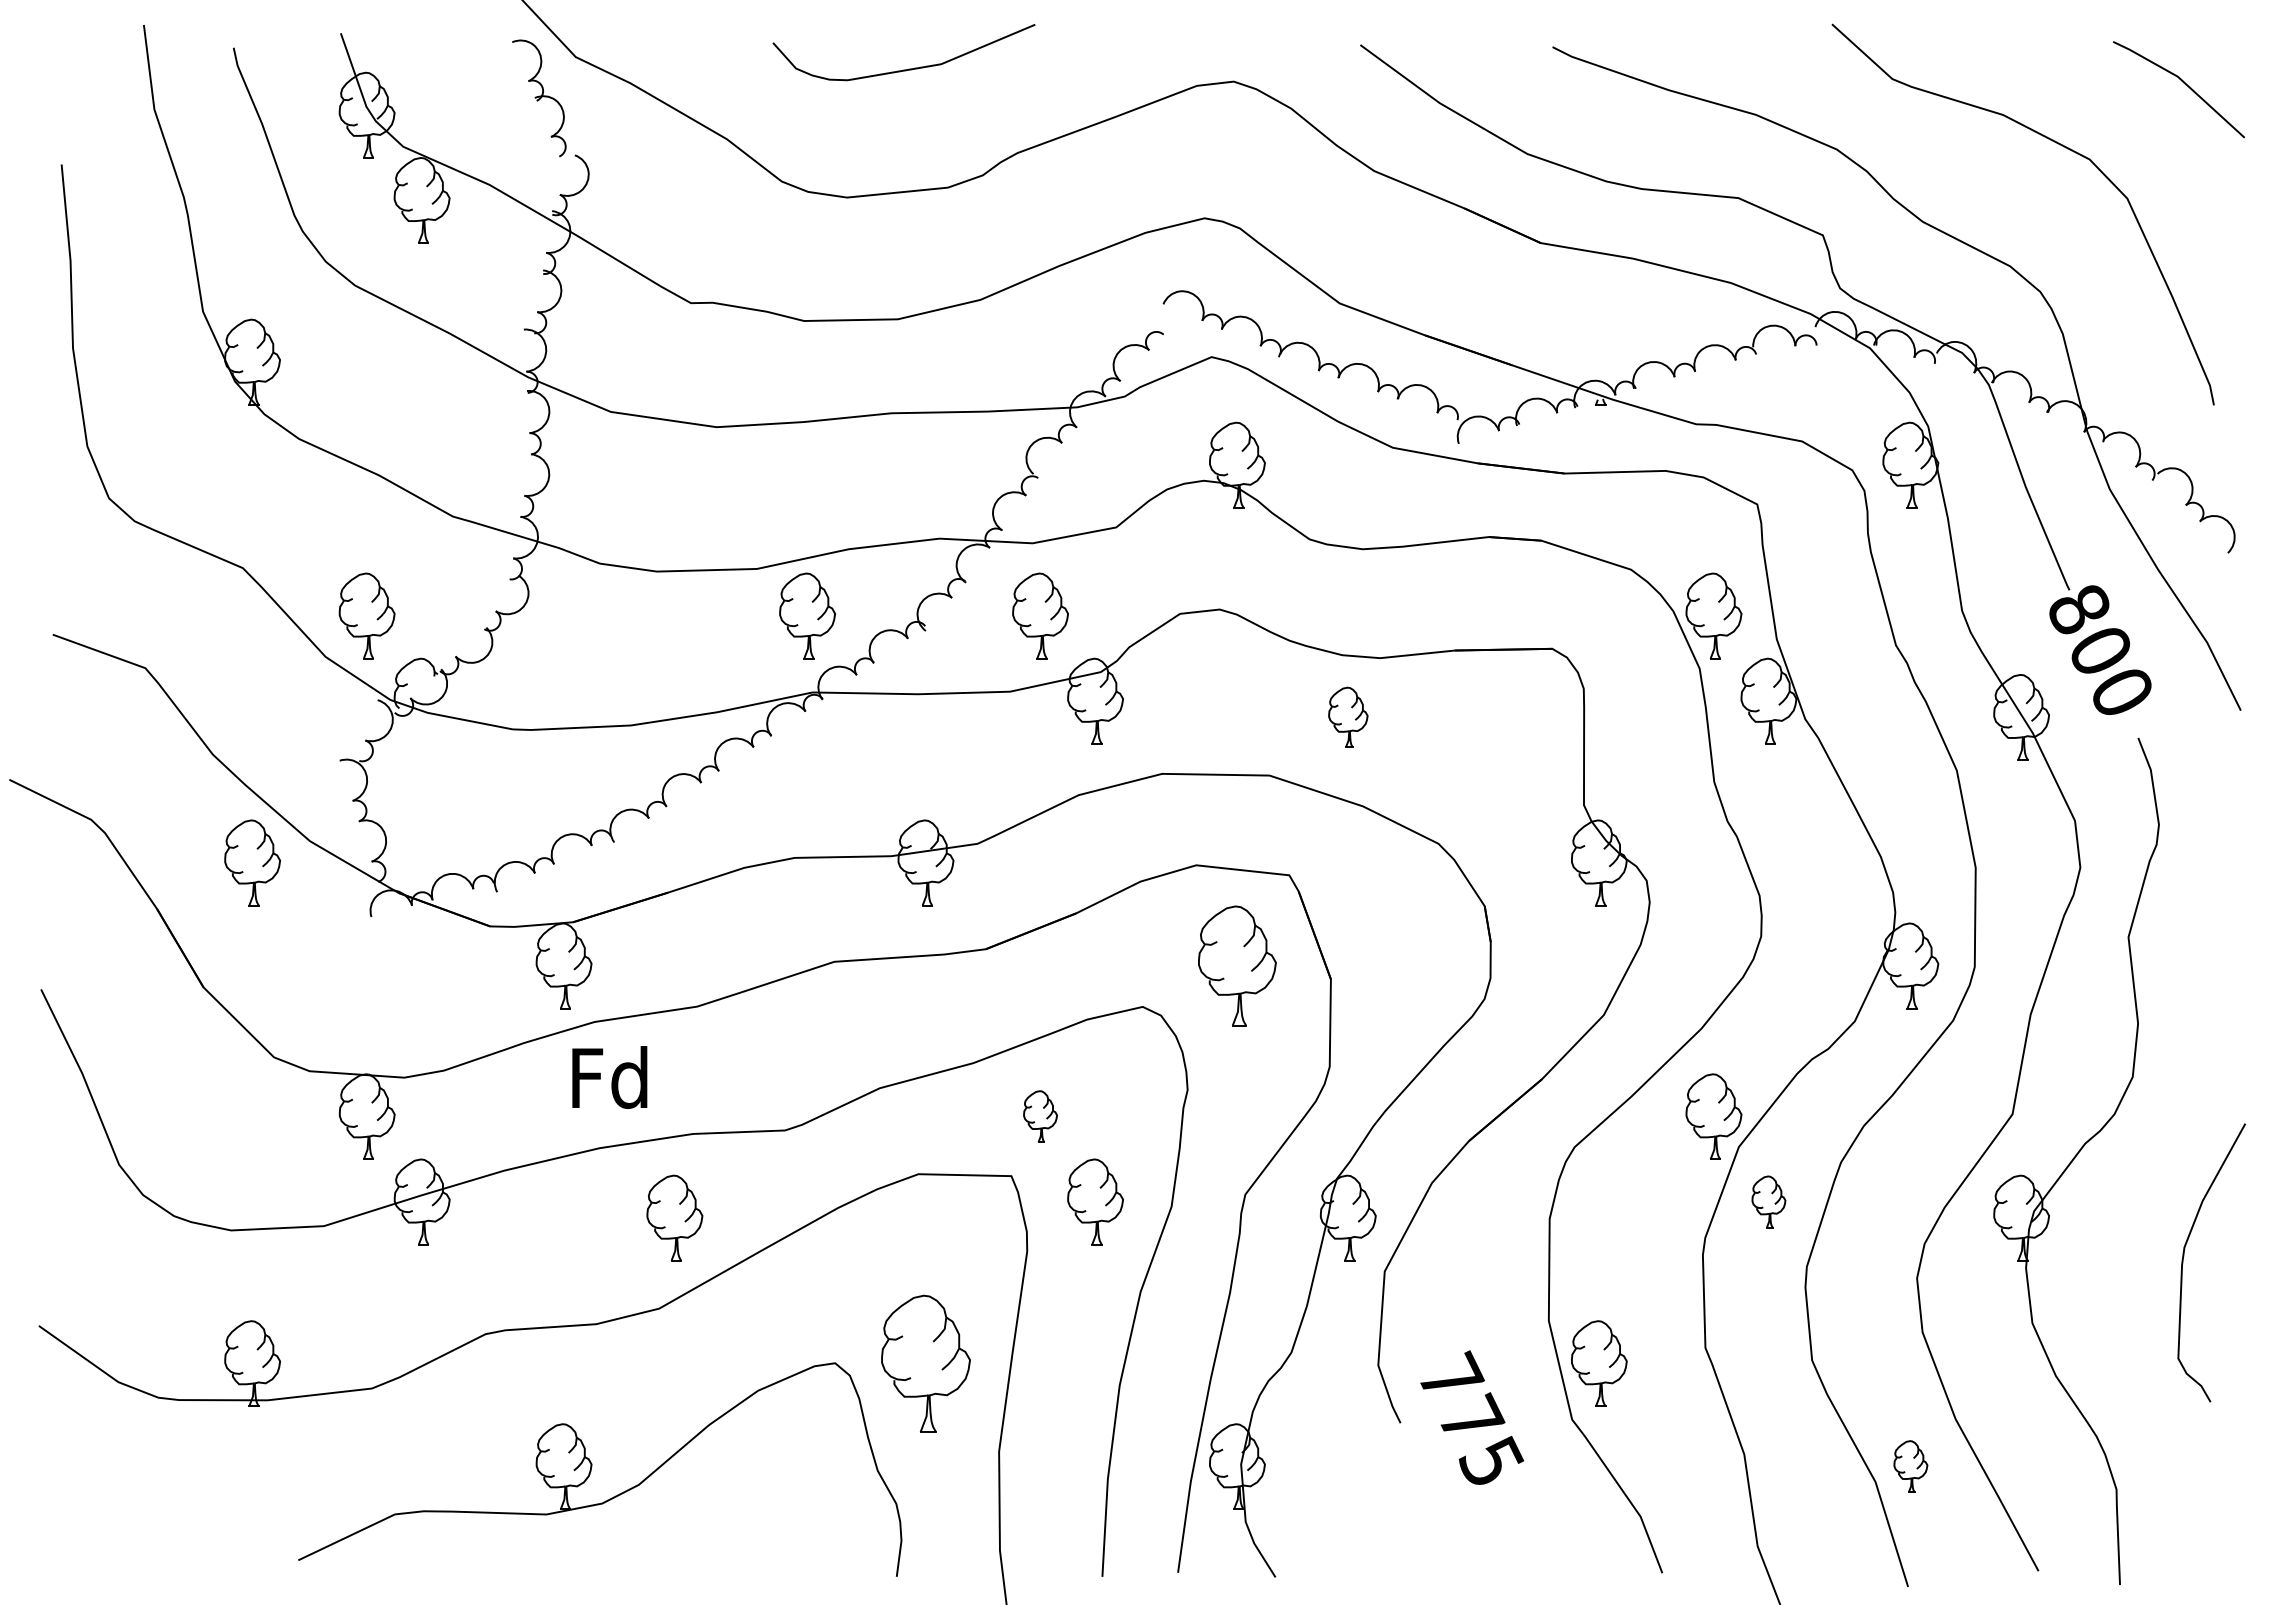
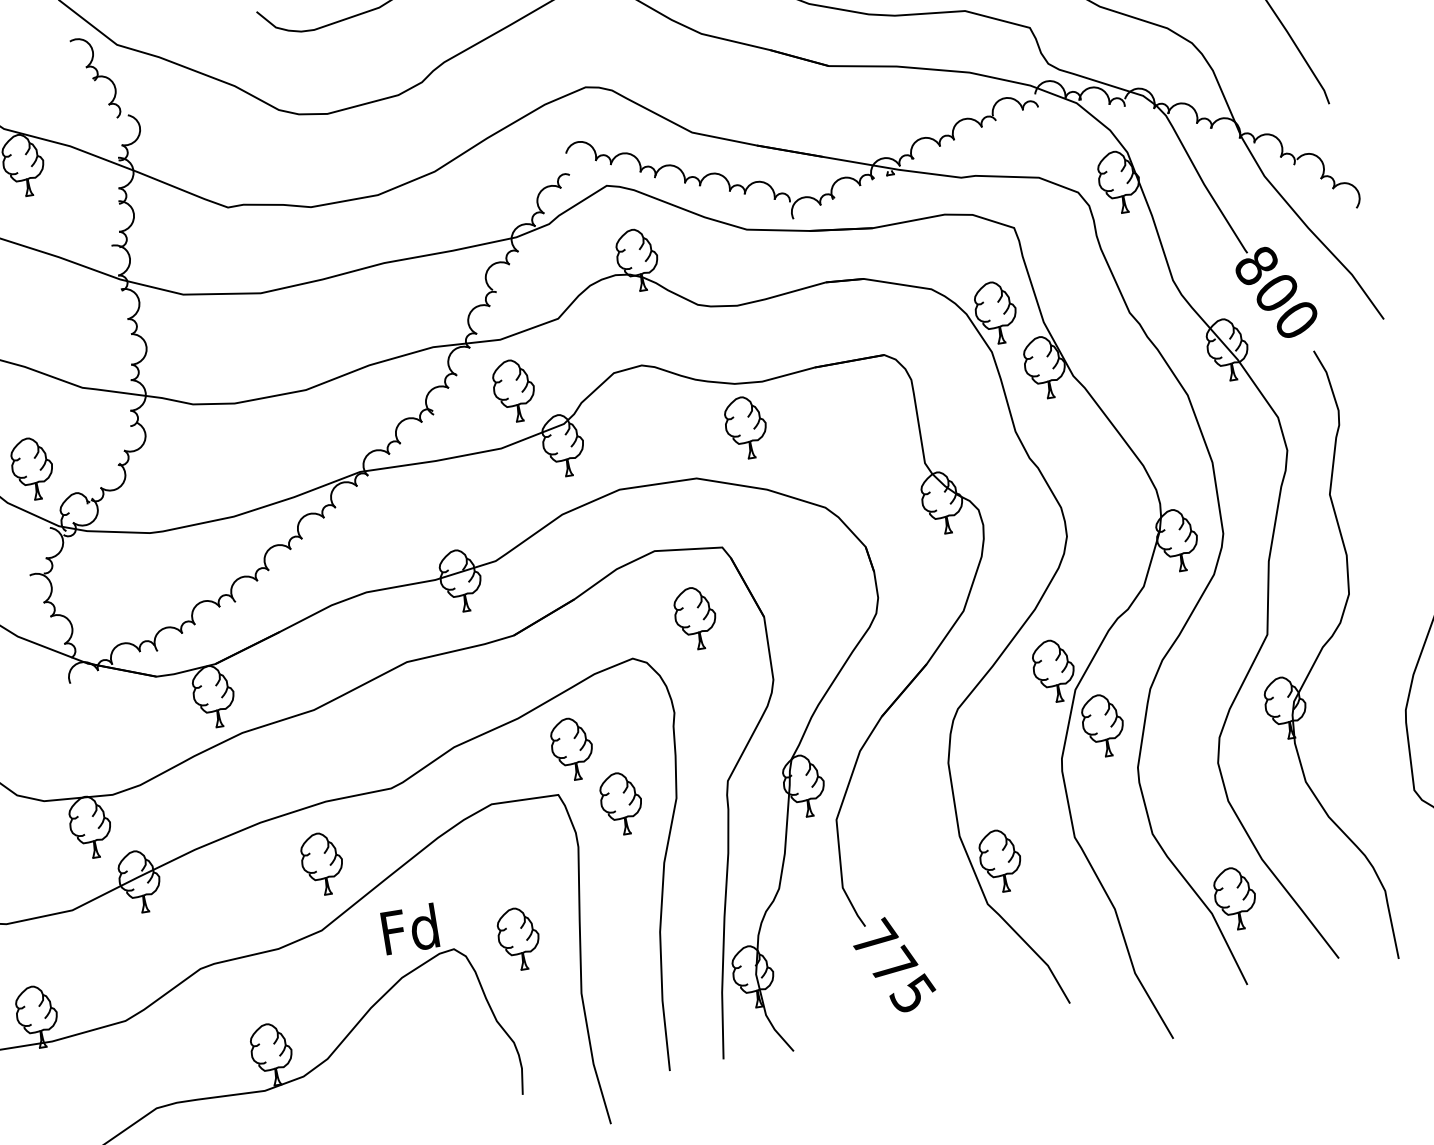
part: (807, 615) -> (347, 417), removed
part: (1348, 717) -> (746, 427), size x1.43
part: (1237, 965) -> (695, 618), size x0.71
text: (609, 1077) -> (409, 929), moved
part: (1040, 1116) -> (572, 748), size x1.67
part: (1768, 1201) -> (1102, 725), size x1.67
part: (925, 1363) -> (518, 938), size x0.62
text: (1471, 1417) -> (893, 964), moved
part: (1910, 1466) -> (1235, 898), size x1.67

